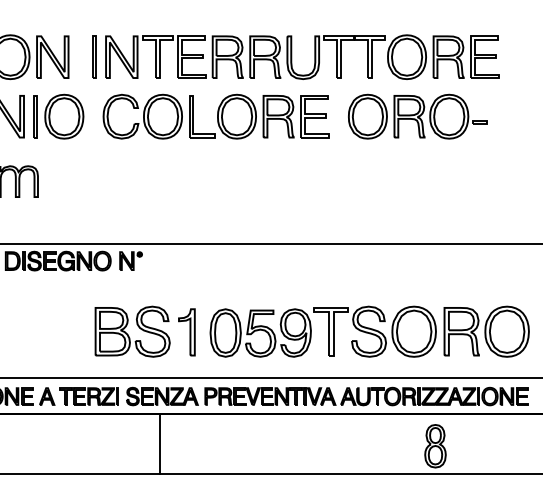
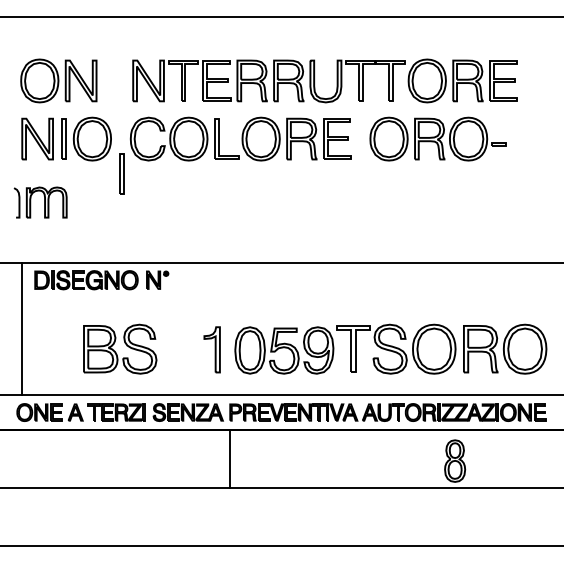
part: (94, 56) -> (121, 173), moved
part: (132, 331) -> (120, 348), moved
line: (159, 443) -> (229, 458), moved

